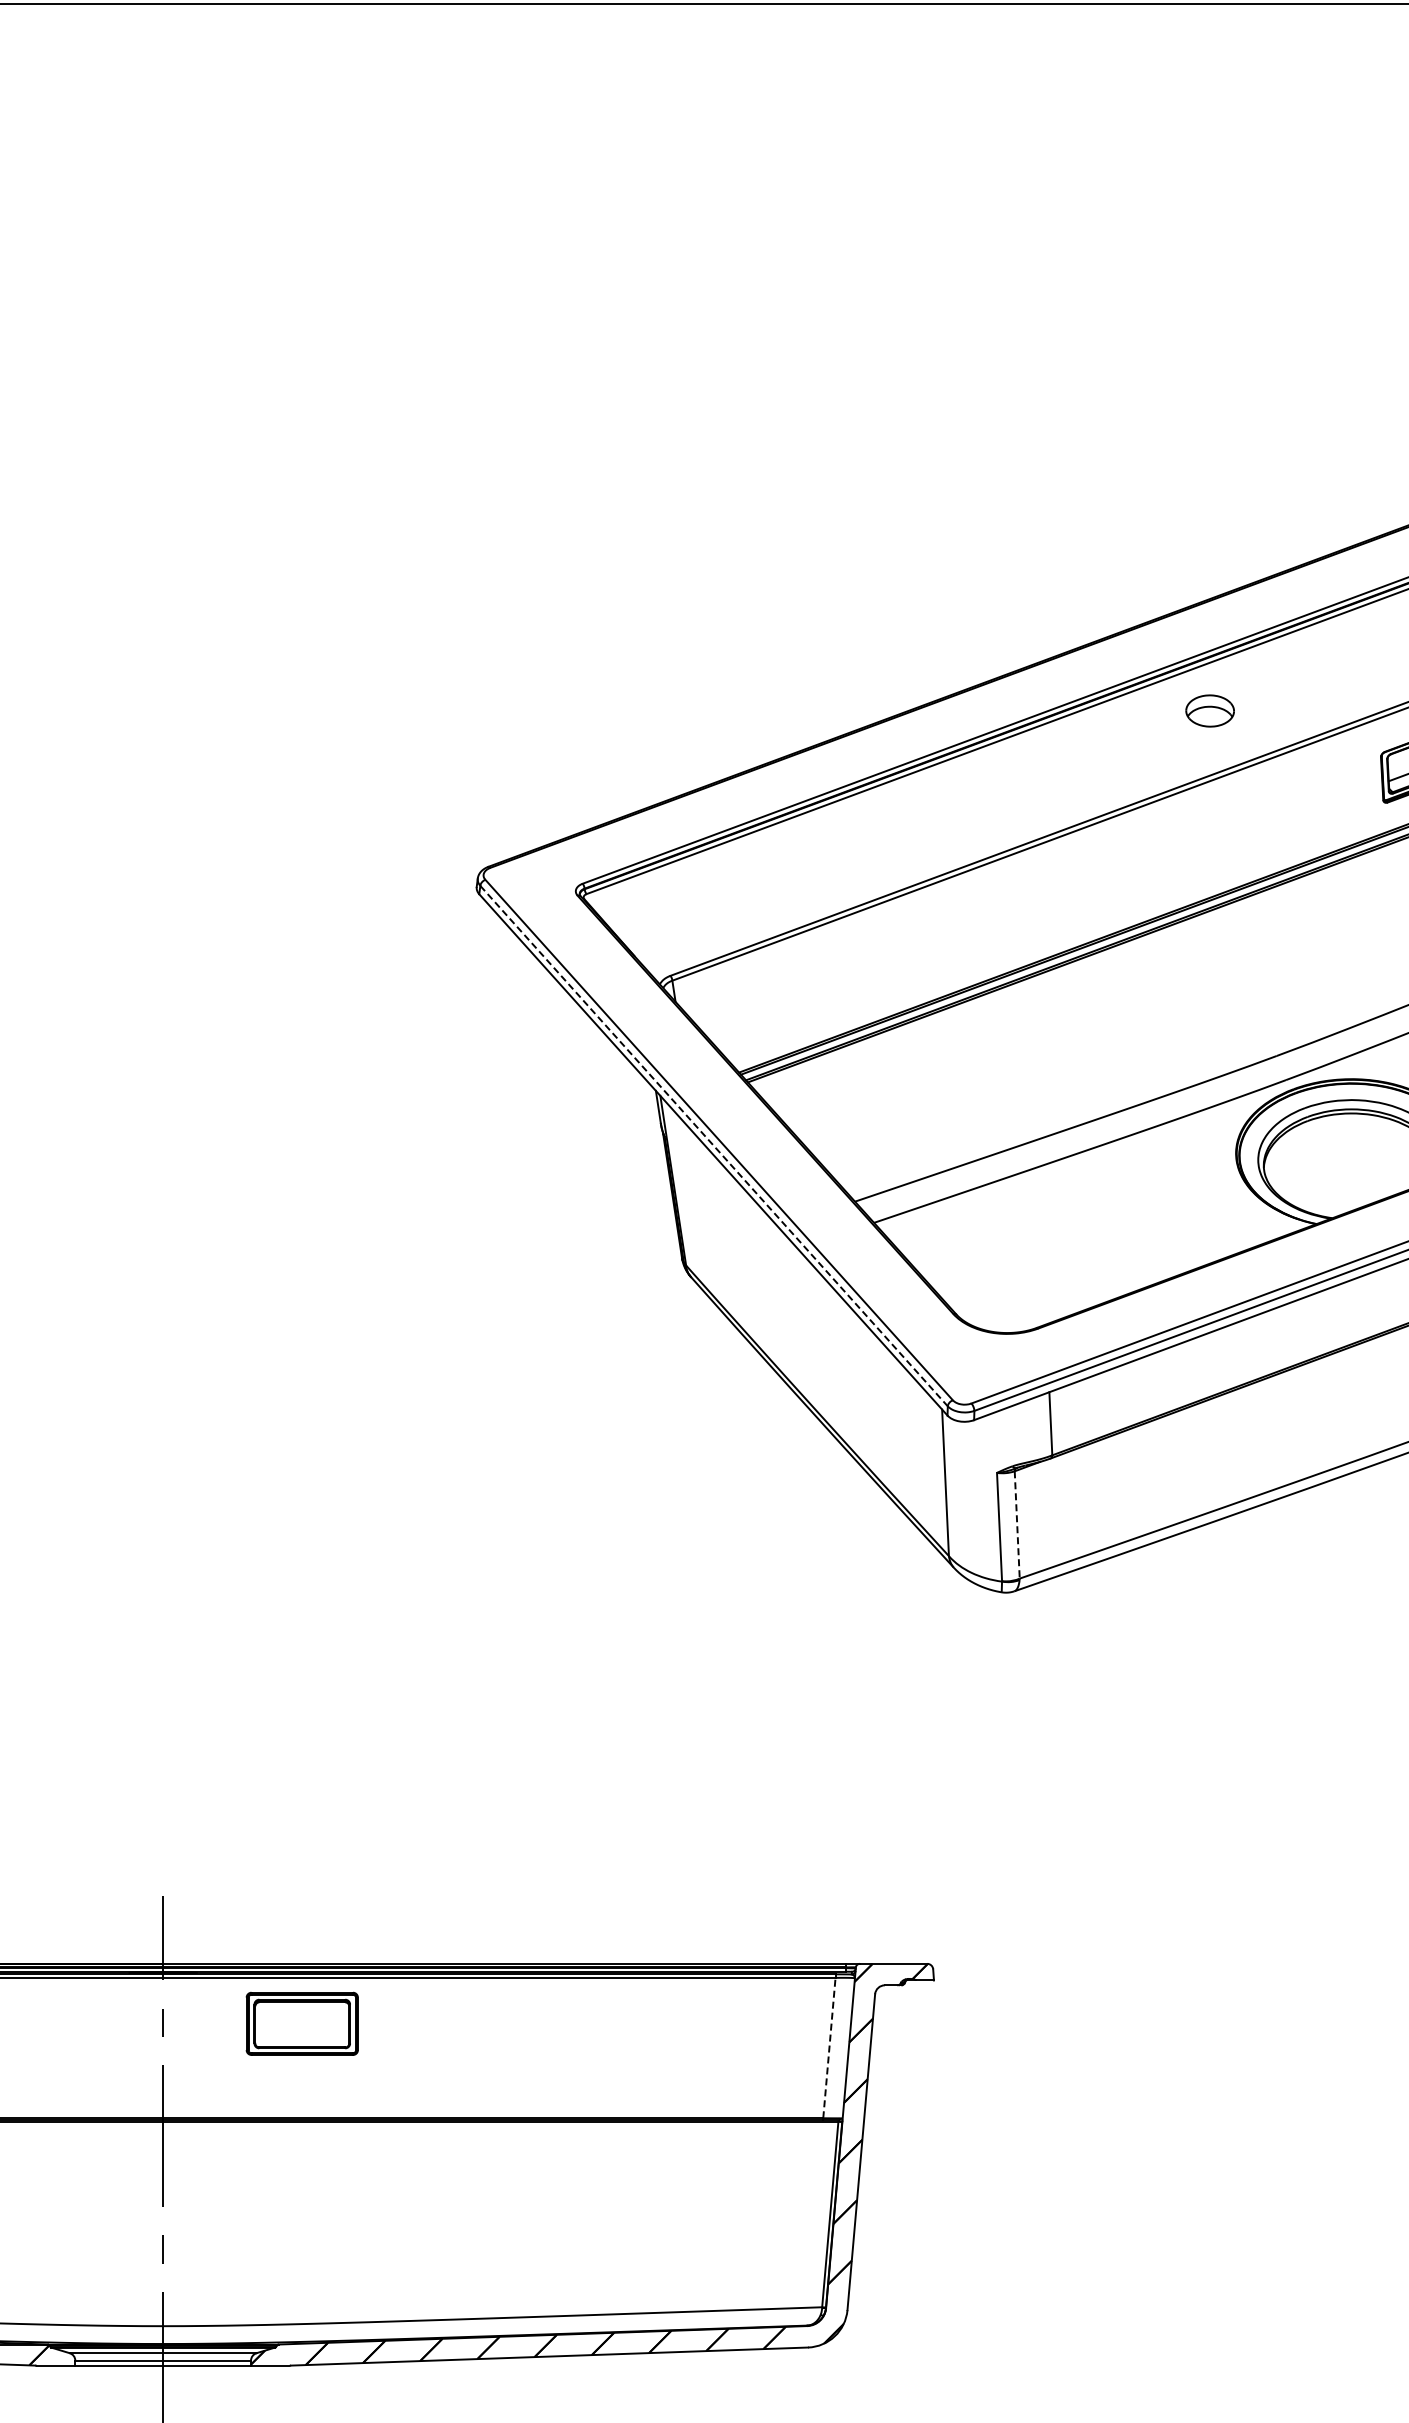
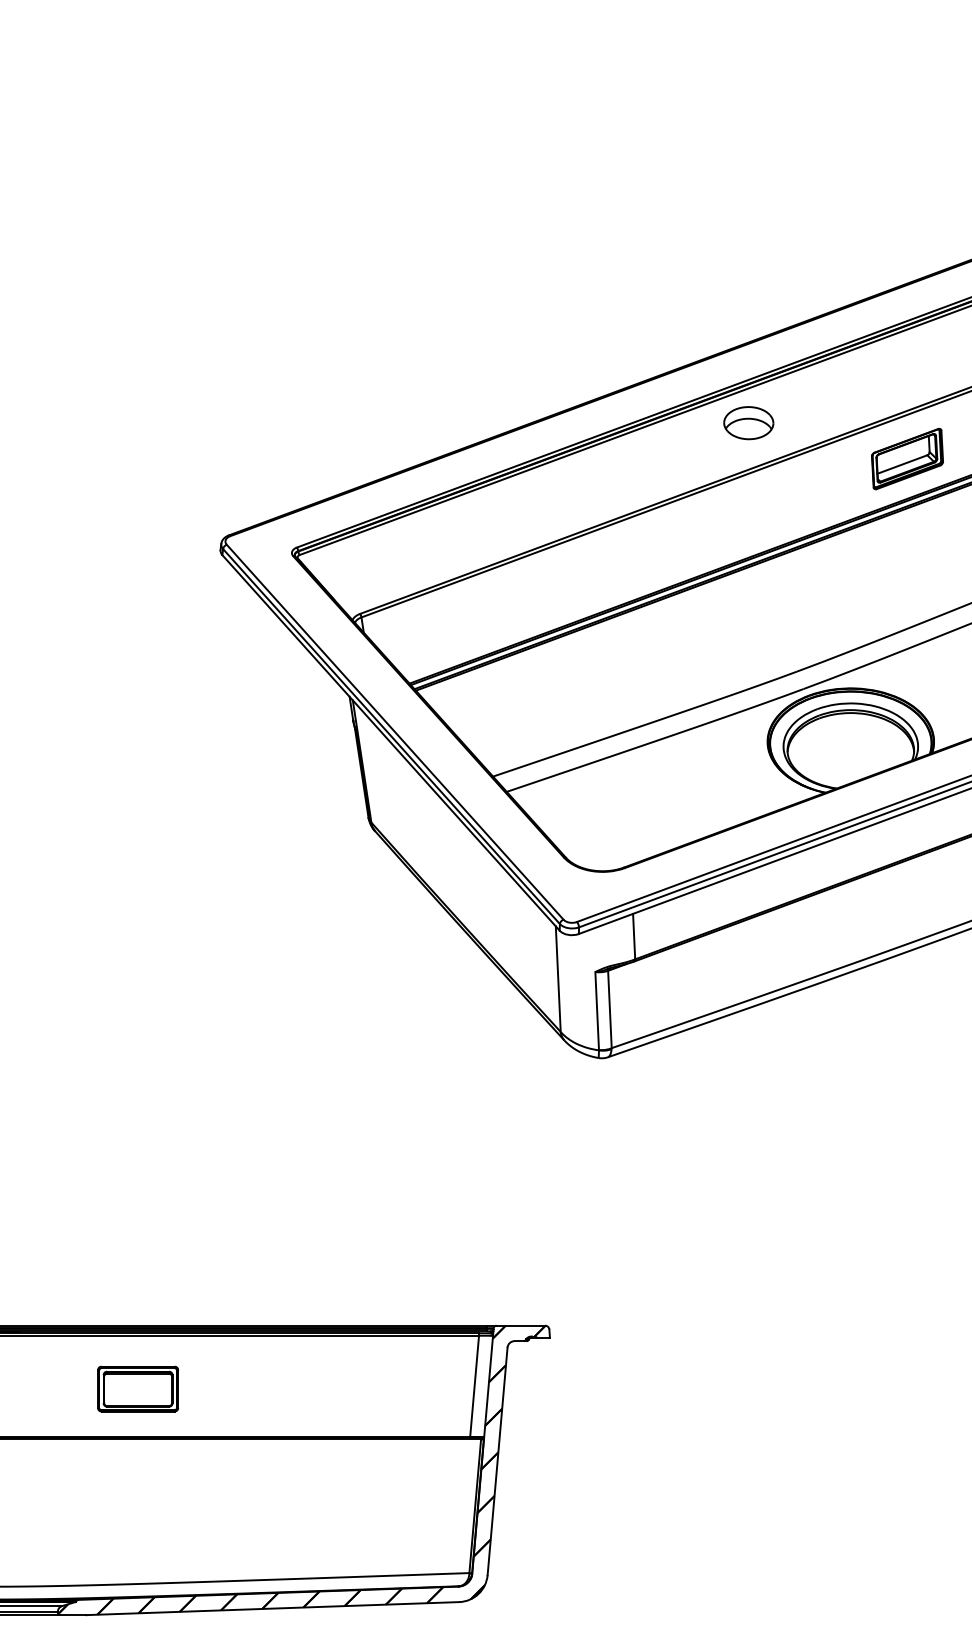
part: (1210, 710) -> (749, 422), size x1.43
line: (714, 1146) -> (391, 736), dashed -> solid
line: (1017, 1524) -> (610, 1009), dashed -> solid
part: (301, 2023) -> (137, 1388), moved
line: (829, 2047) -> (474, 1385), dashed -> solid

